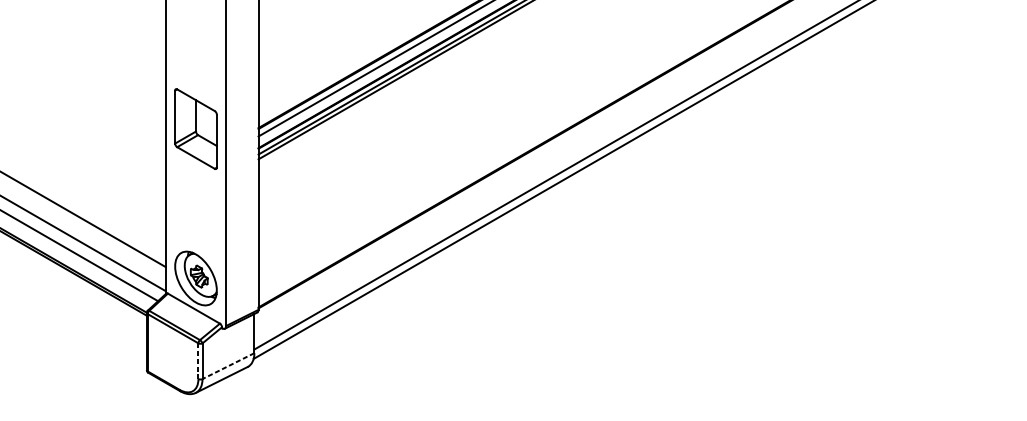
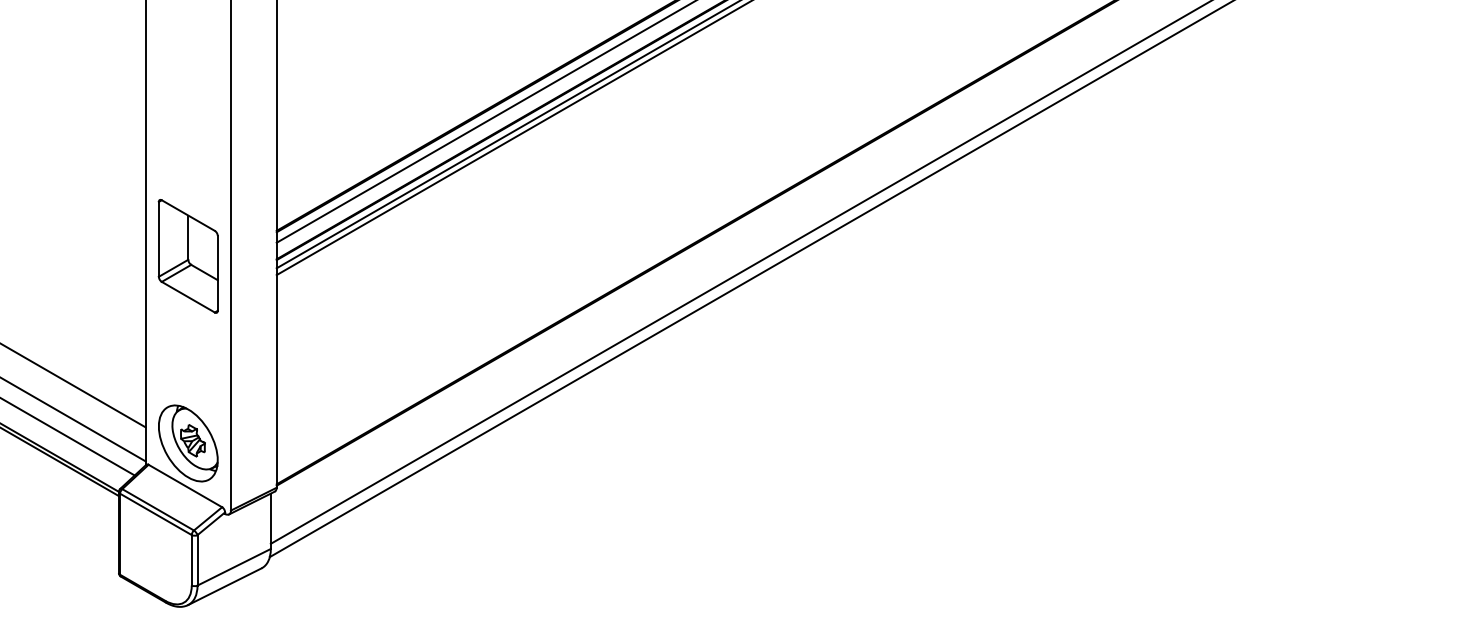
part: (195, 129) -> (187, 256), moved
line: (198, 361) -> (191, 560), dashed -> solid
line: (228, 366) -> (234, 567), dashed -> solid

